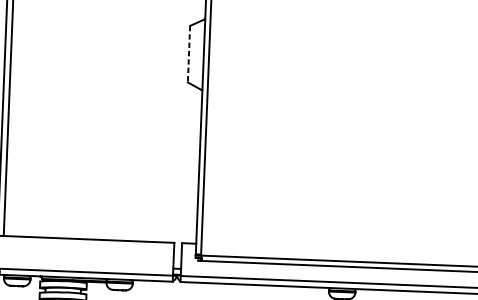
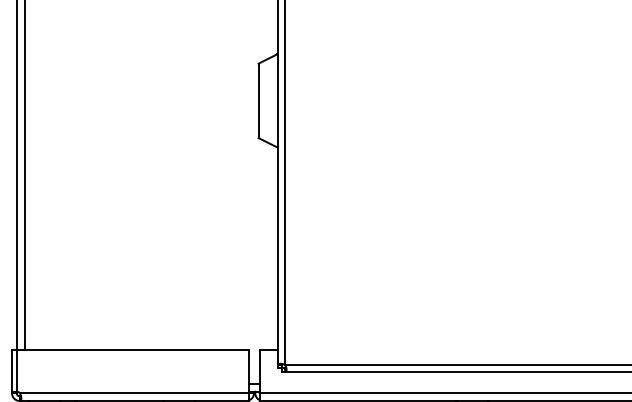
line: (188, 54) -> (258, 101), dashed -> solid

